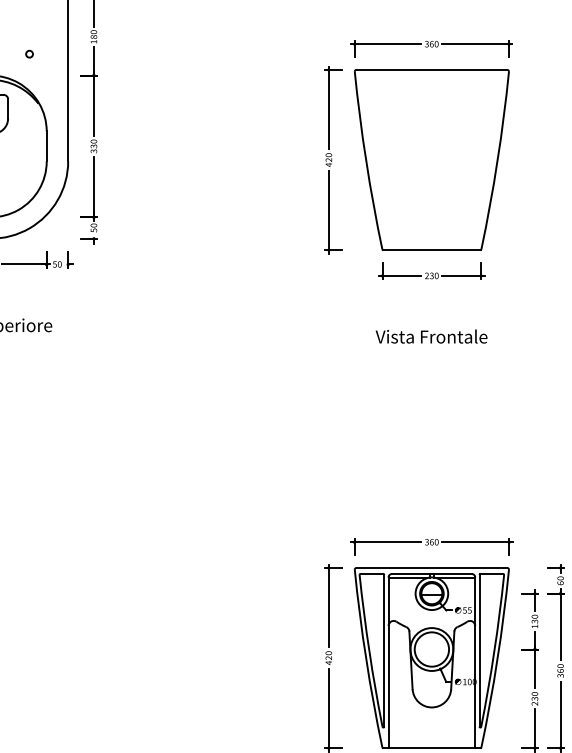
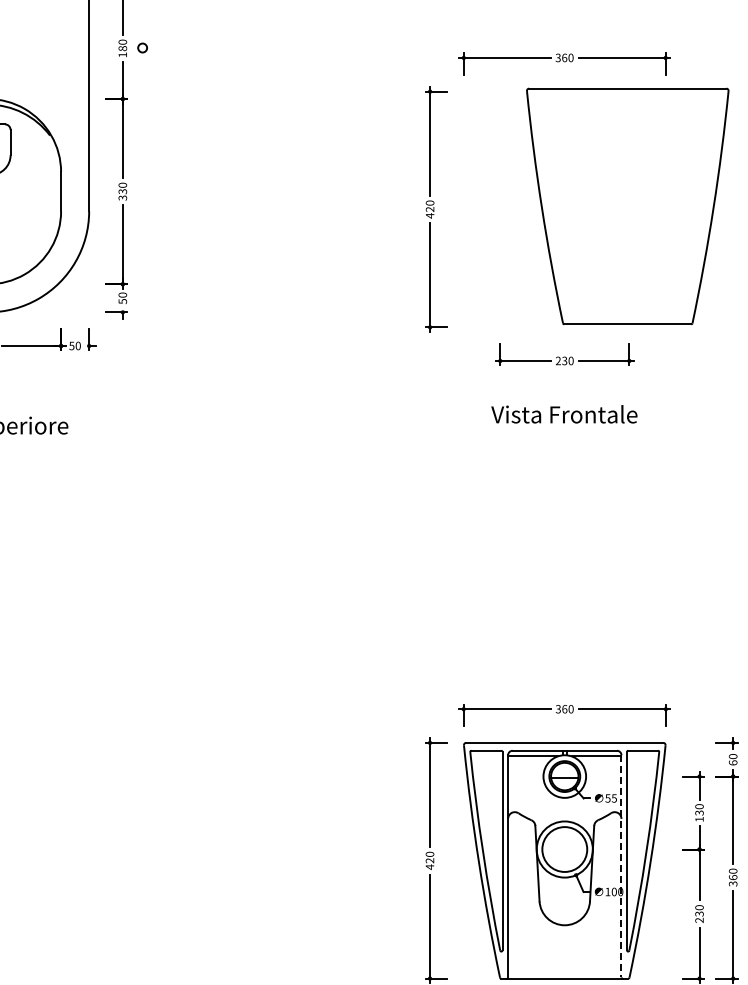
circle: (29, 53) -> (142, 47), moved
part: (431, 160) -> (627, 206), moved
text: (431, 336) -> (564, 414), moved
line: (475, 662) -> (621, 866), solid -> dashed

